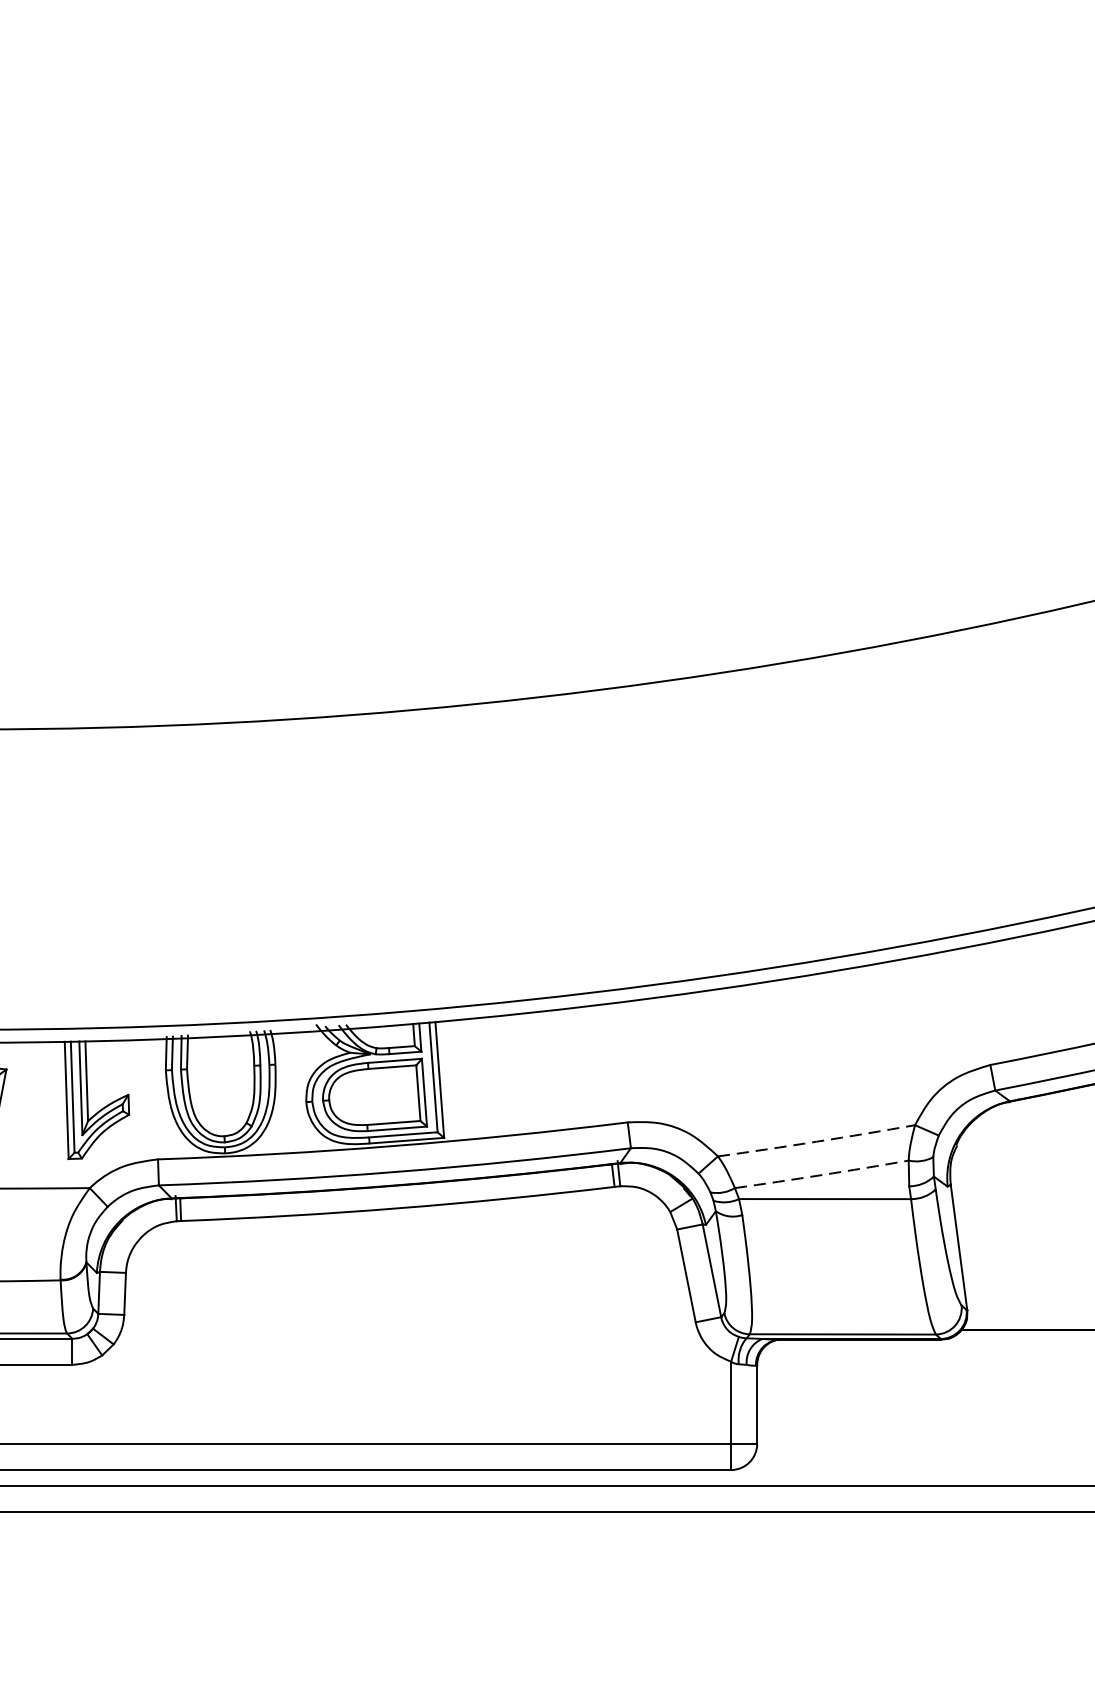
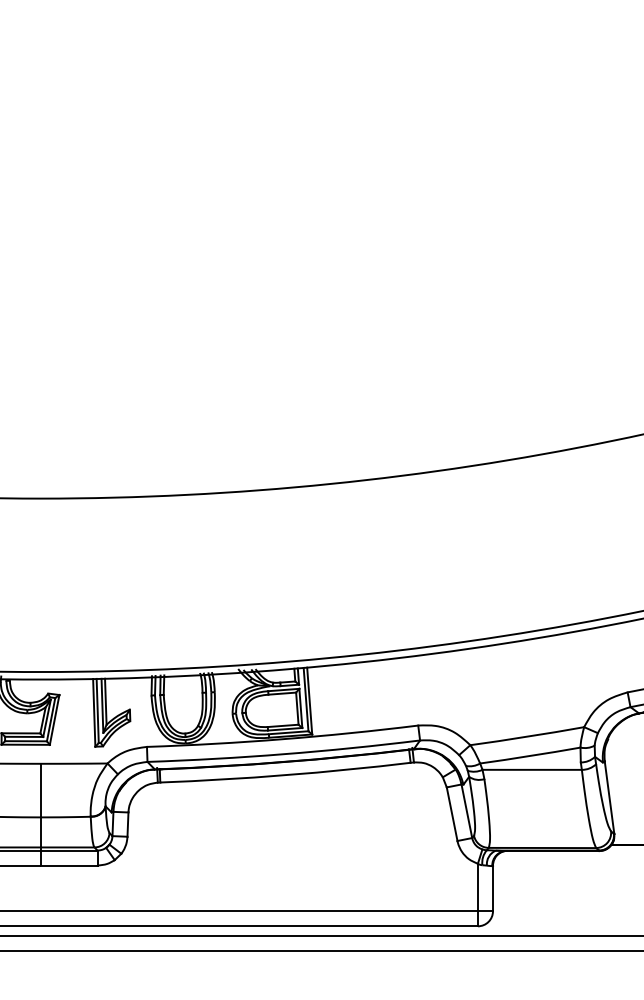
arc: (816, 1141) -> (527, 736), dashed -> solid
arc: (822, 1174) -> (530, 755), dashed -> solid

